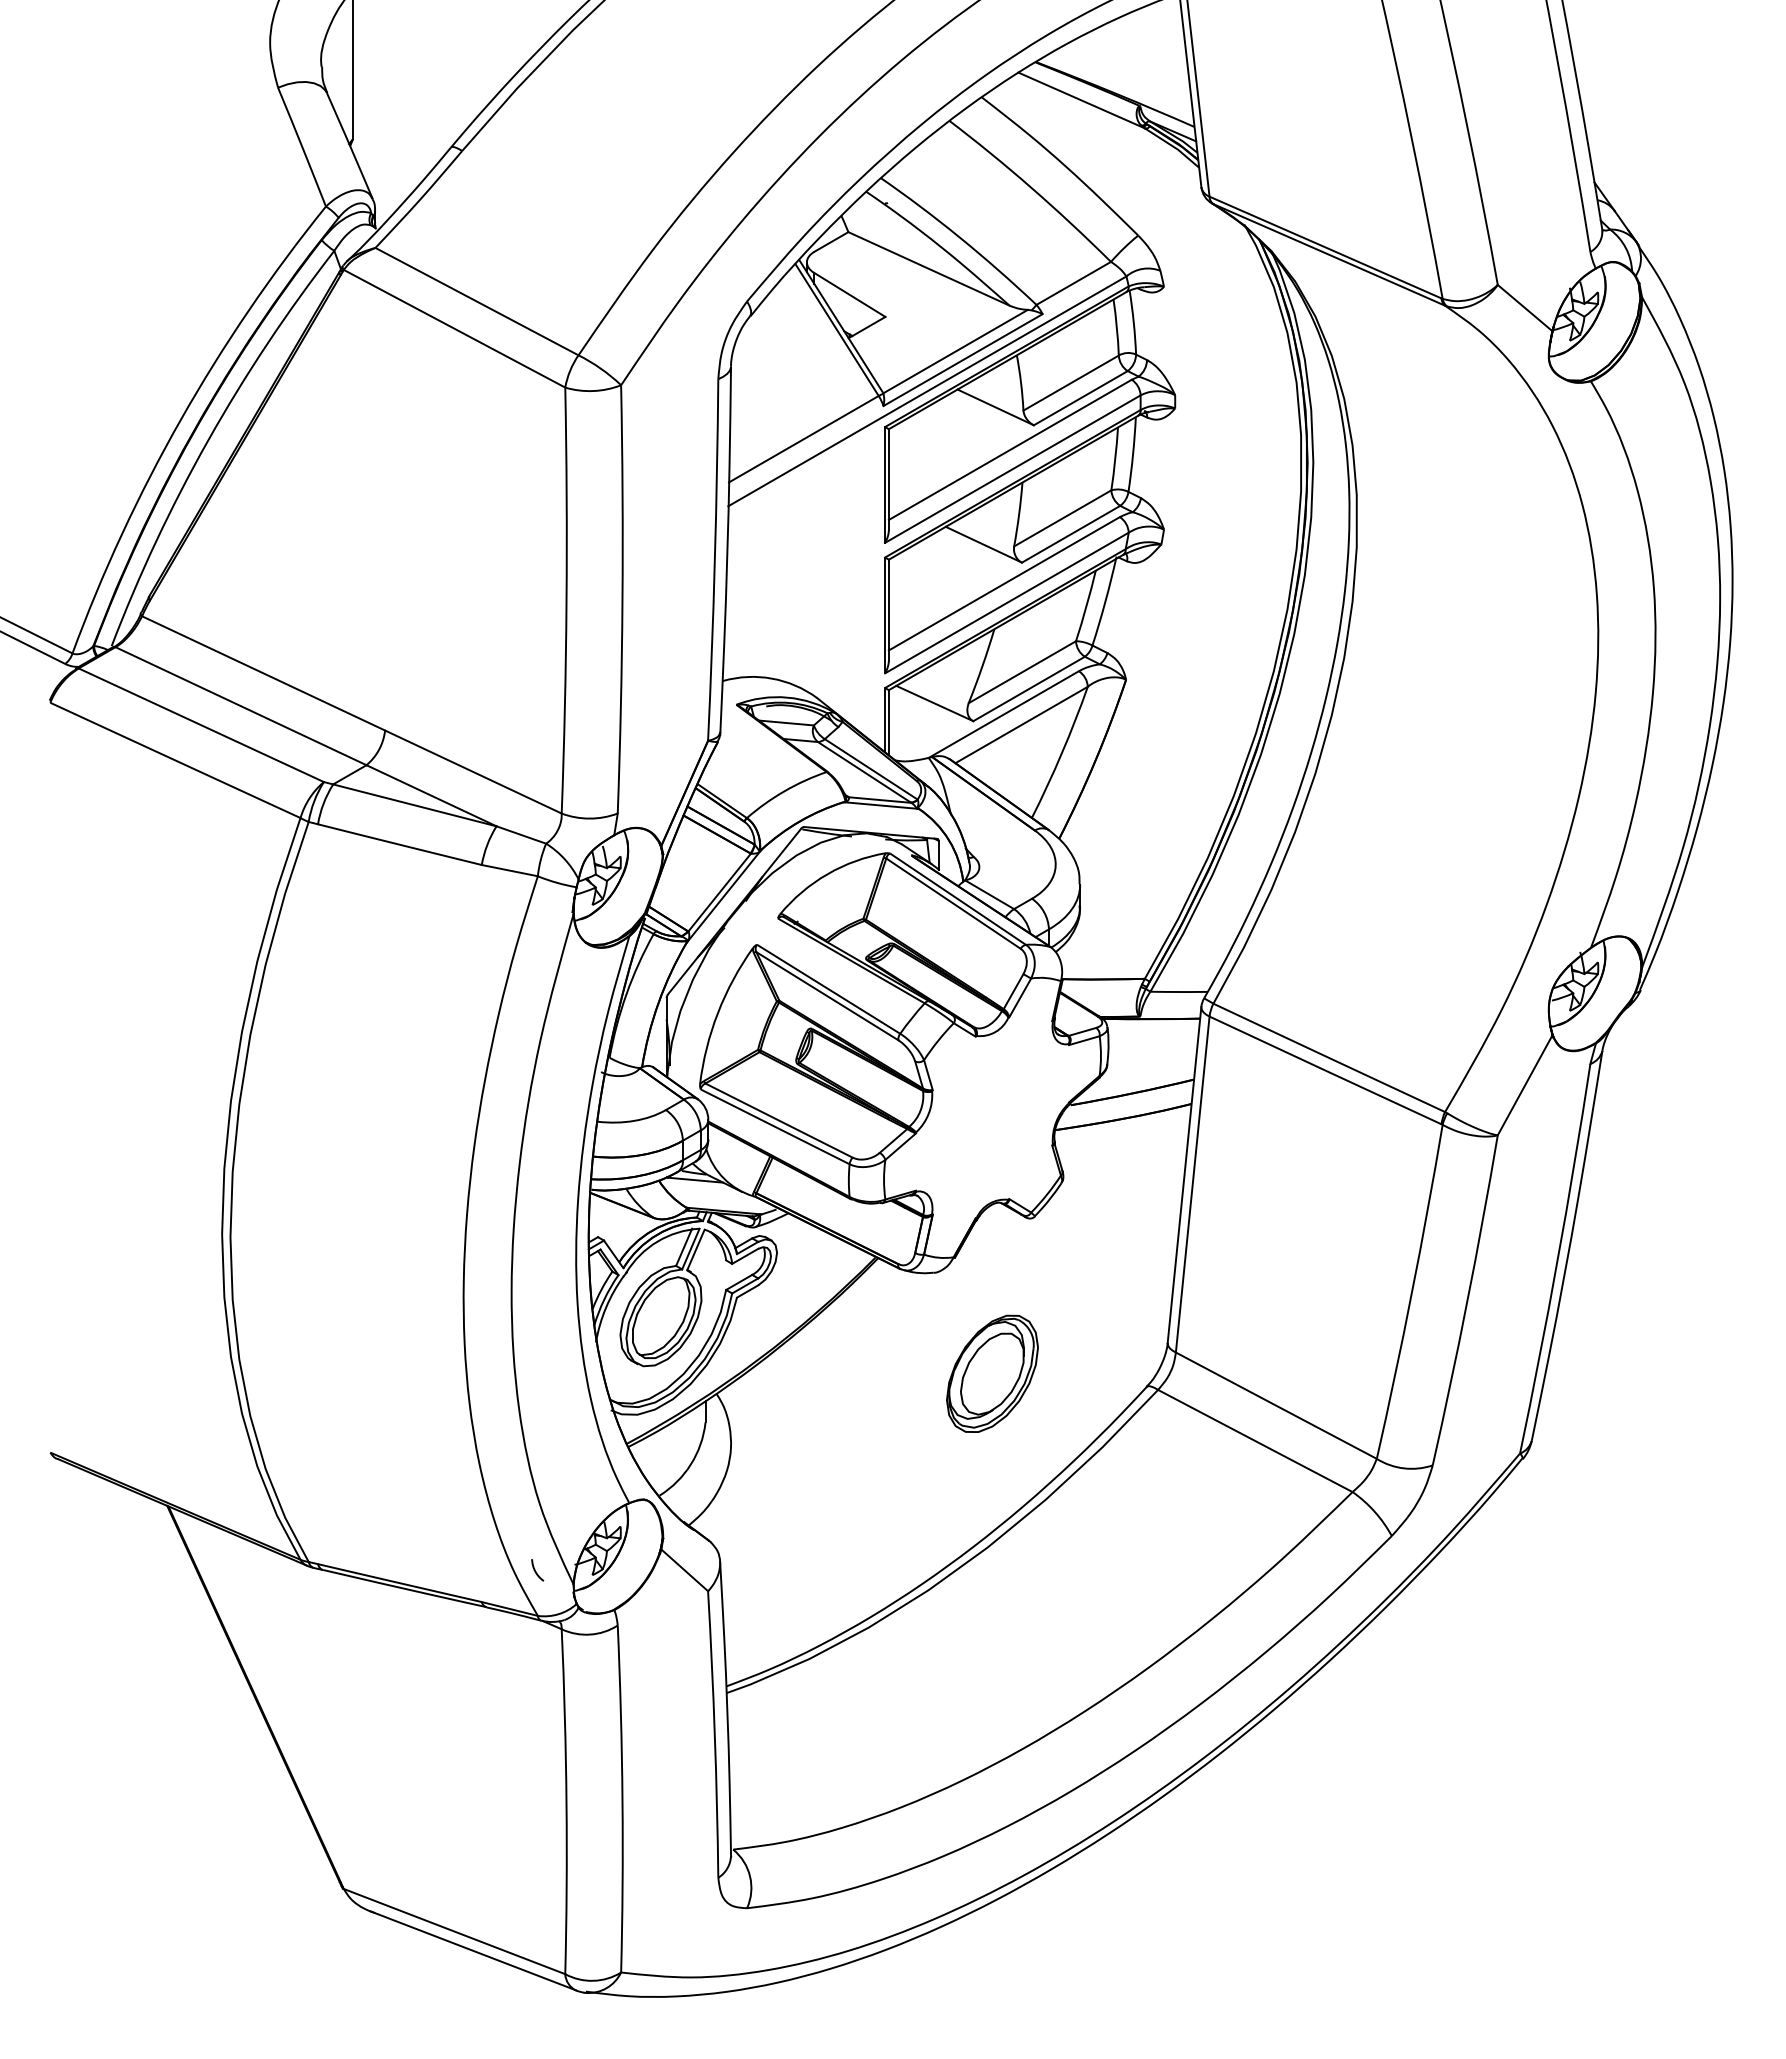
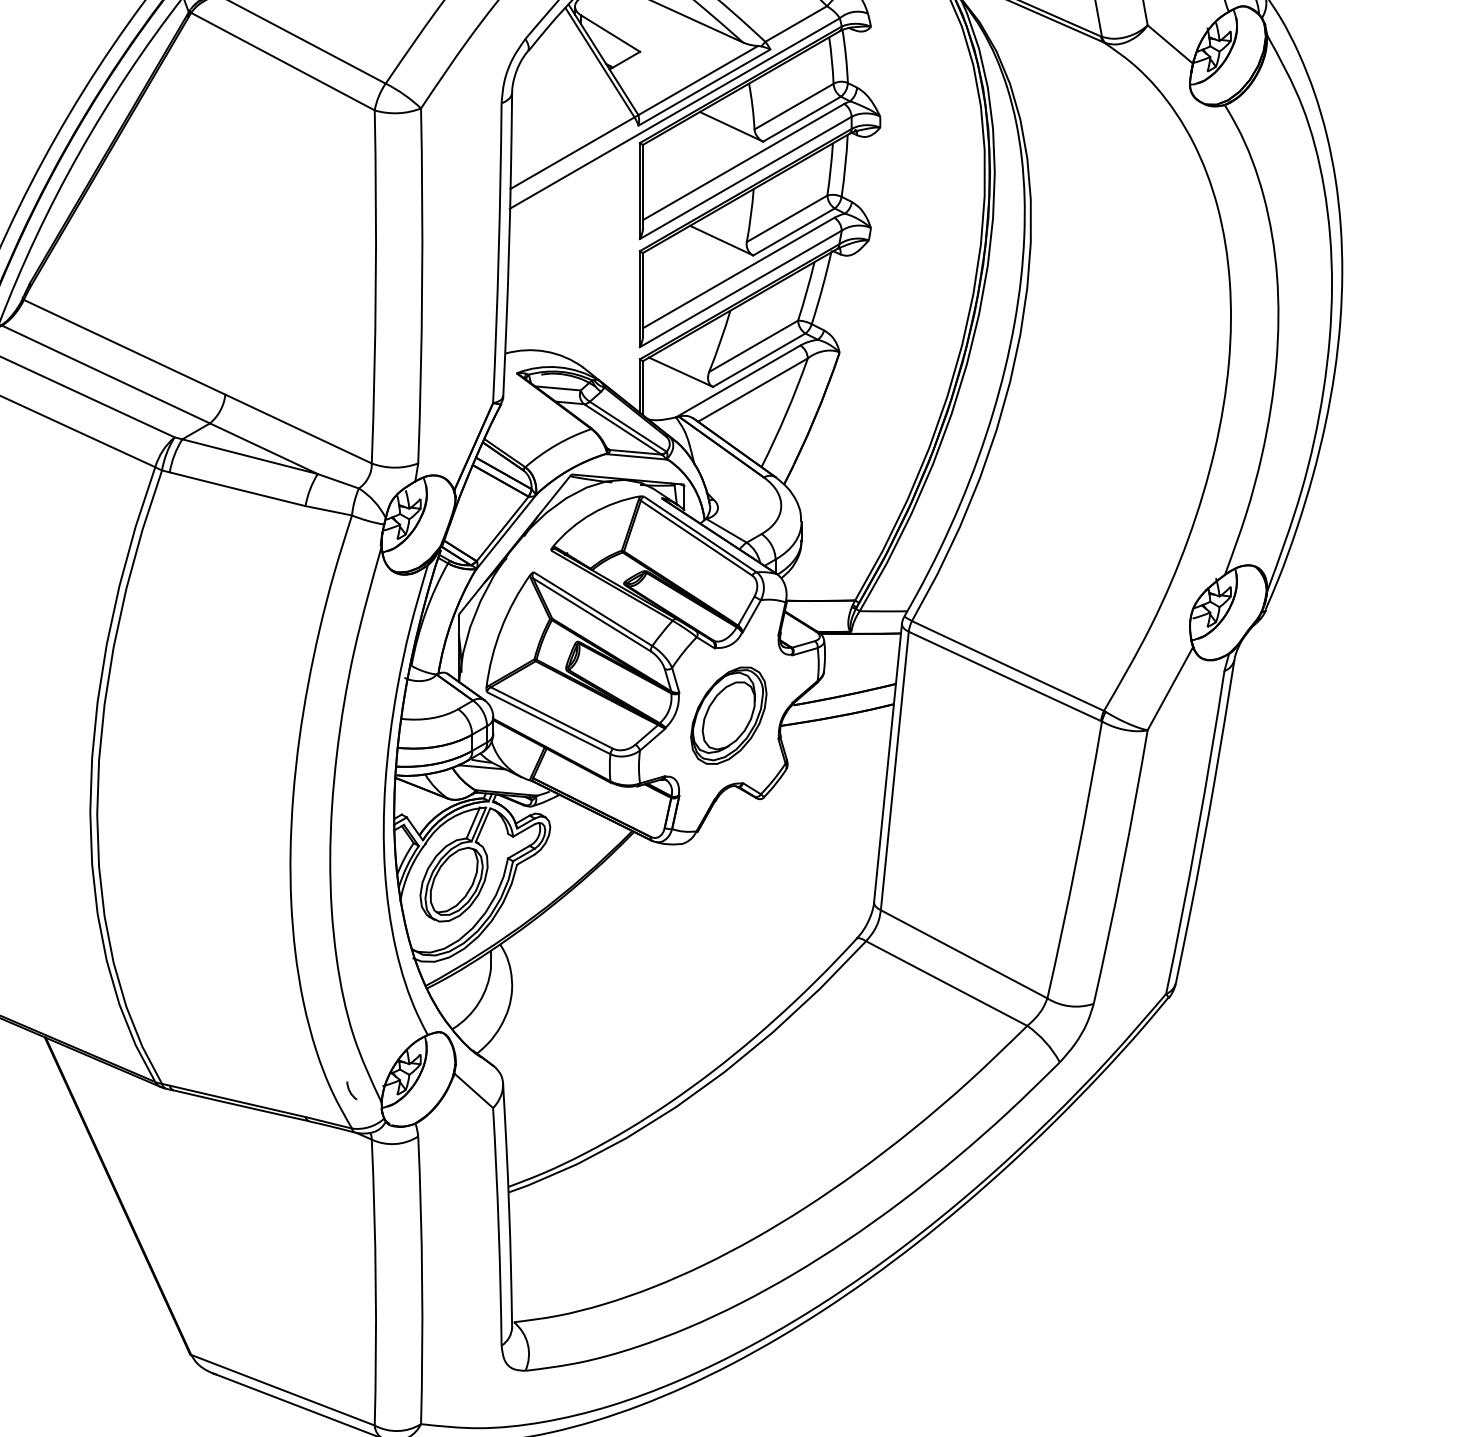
part: (992, 1373) -> (728, 715), moved

